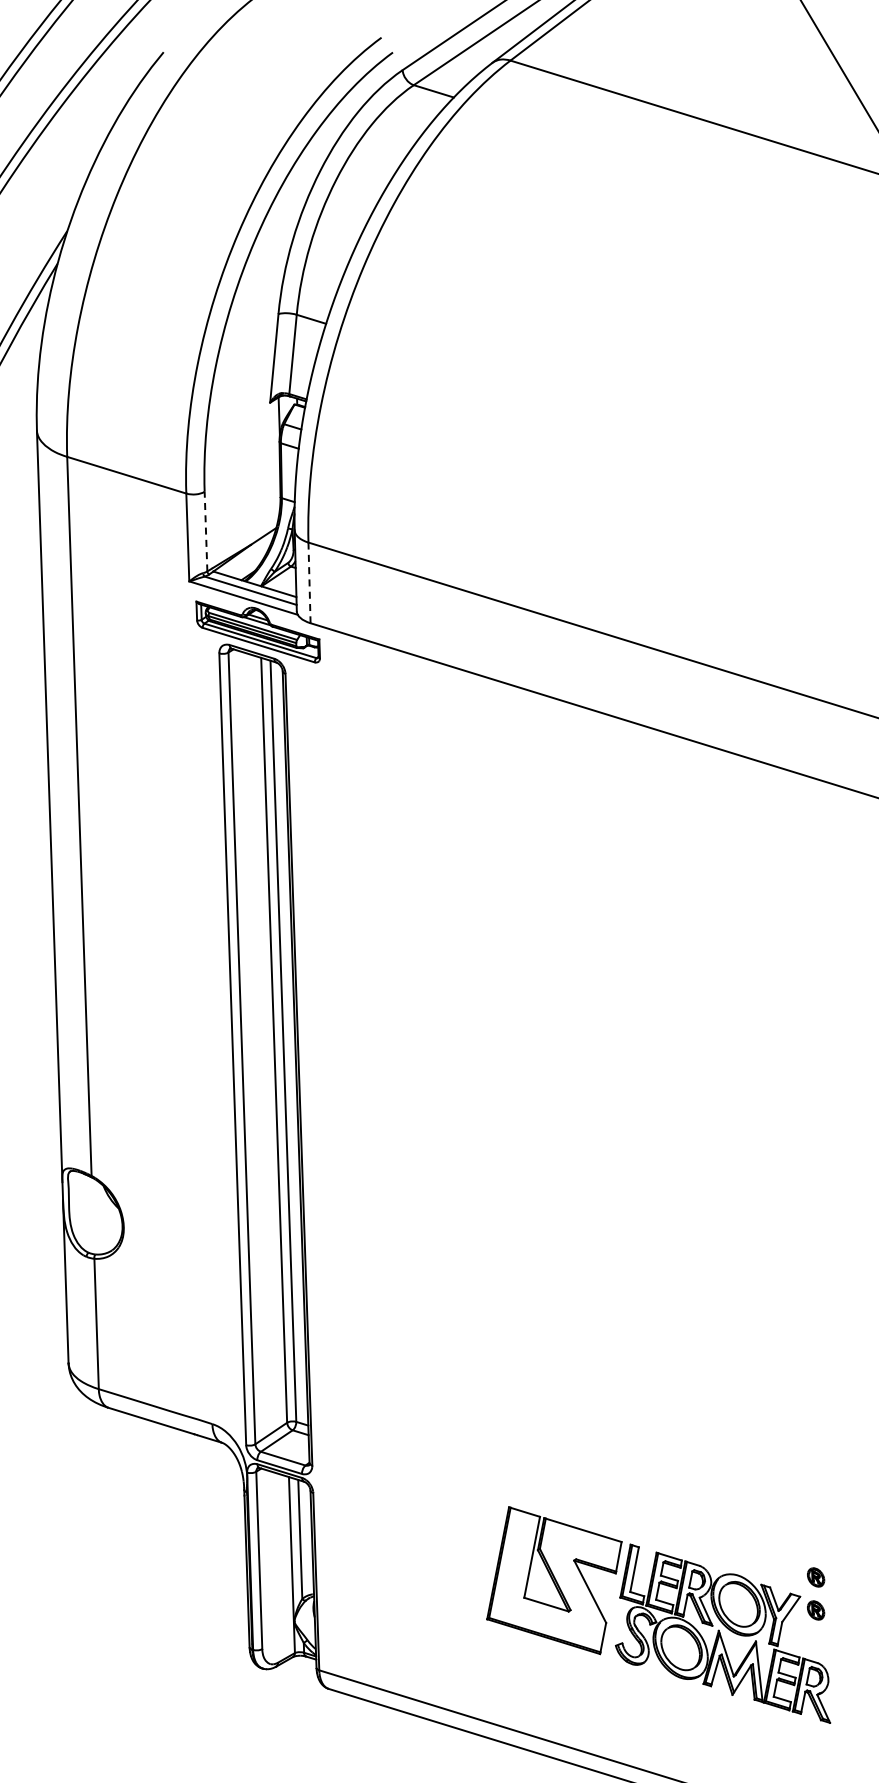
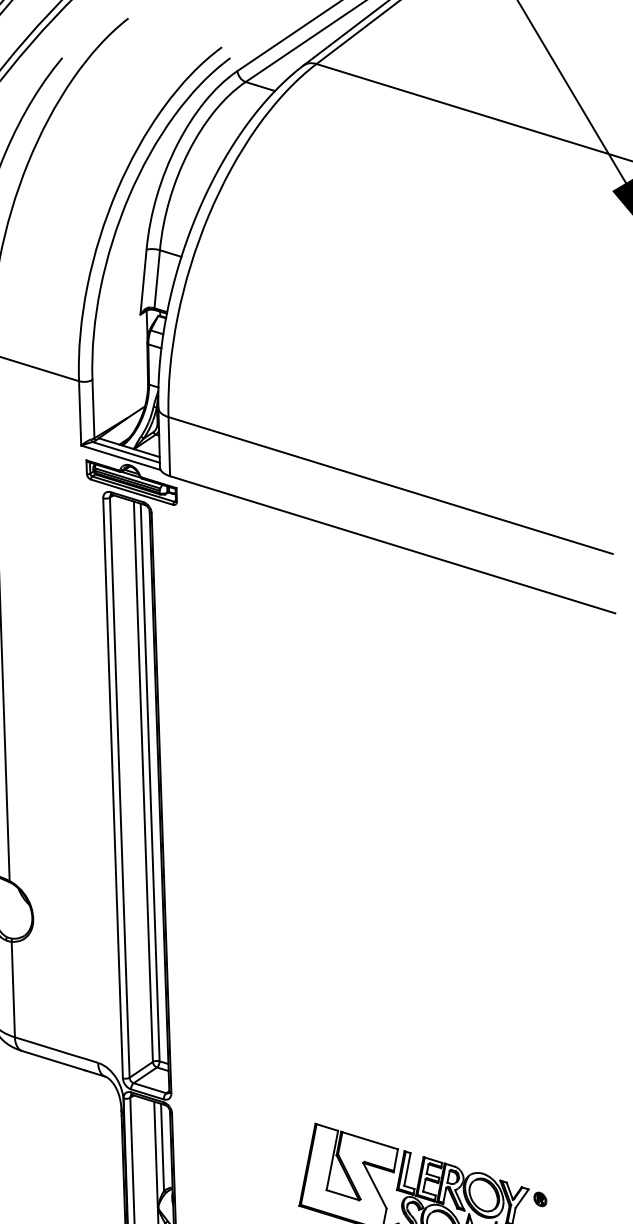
line: (206, 531) -> (93, 408), dashed -> solid
line: (309, 583) -> (169, 447), dashed -> solid
part: (816, 1577) -> (540, 1175), removed

